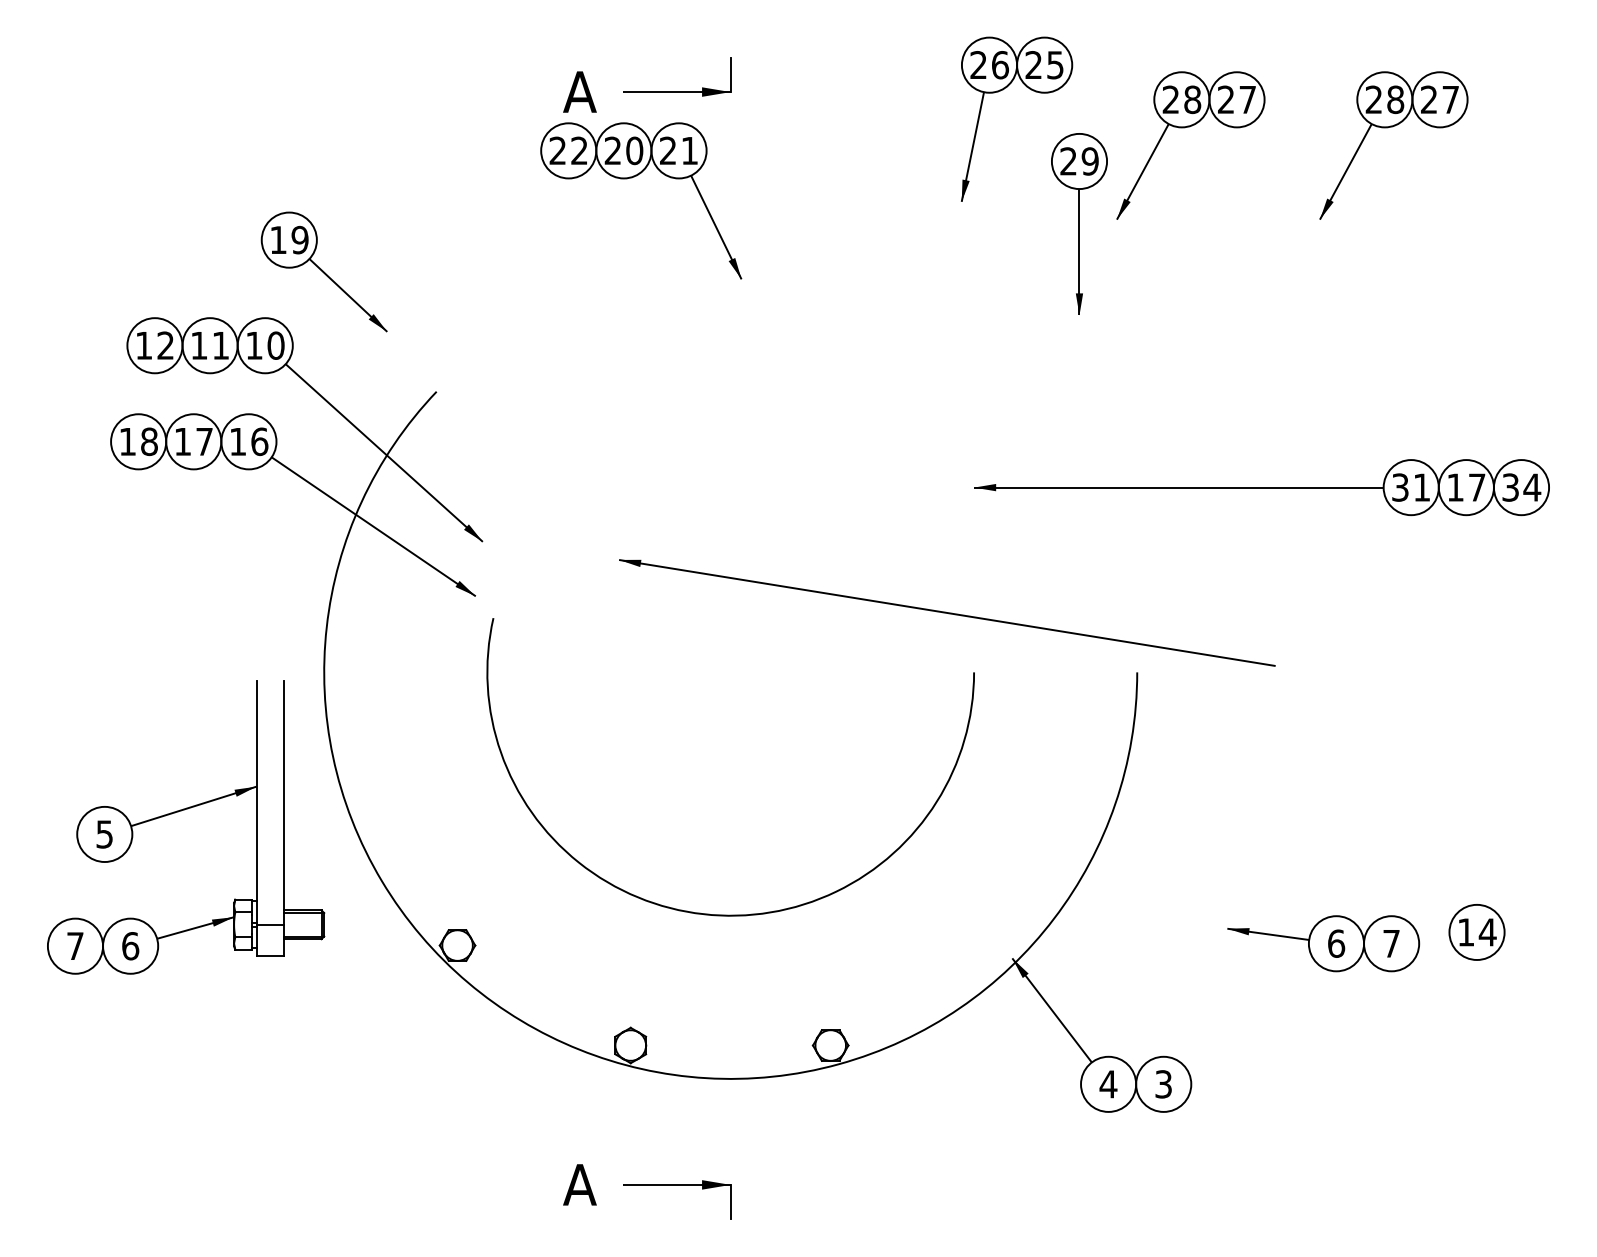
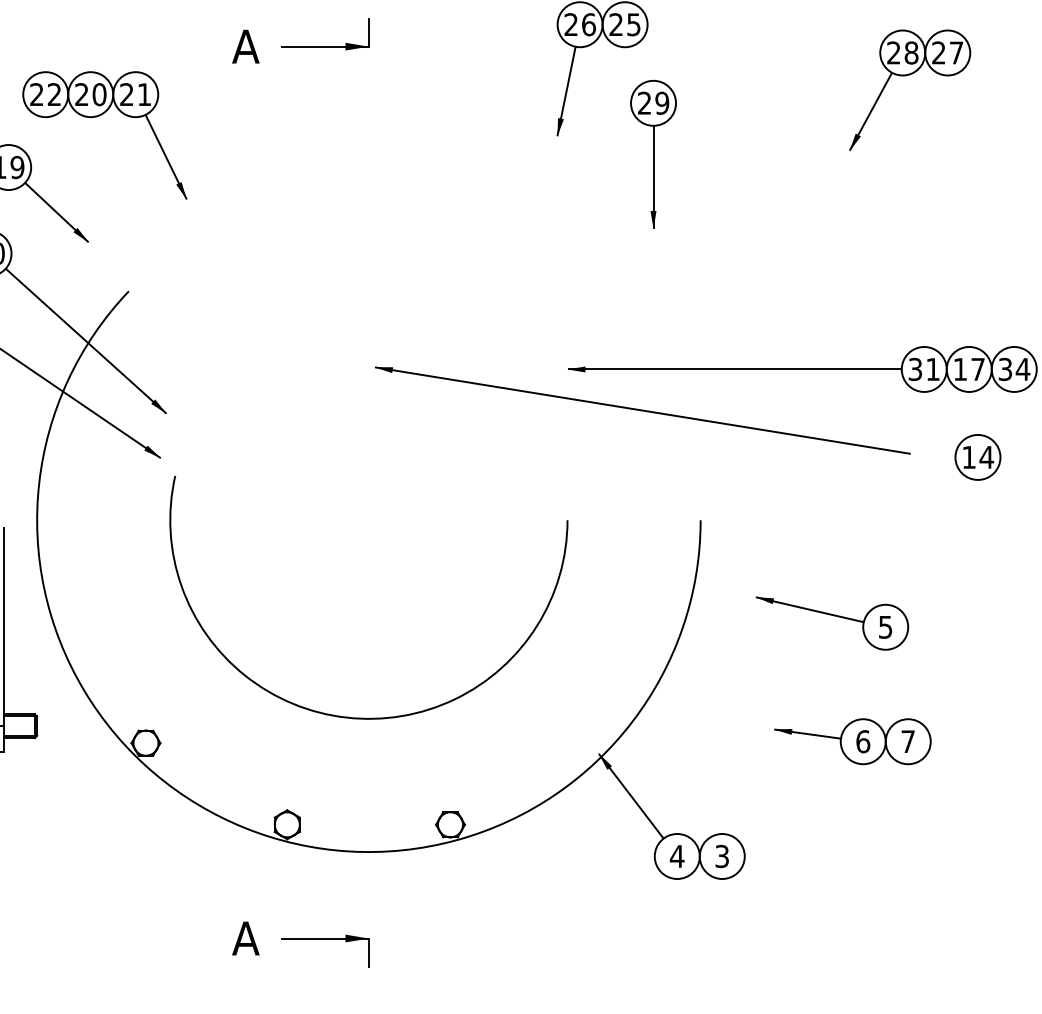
part: (1189, 127) -> (743, 75), removed
part: (632, 178) -> (97, 117), moved
part: (947, 612) -> (642, 410), moved
part: (1302, 790) -> (835, 616), added
part: (1476, 932) -> (977, 457), moved

